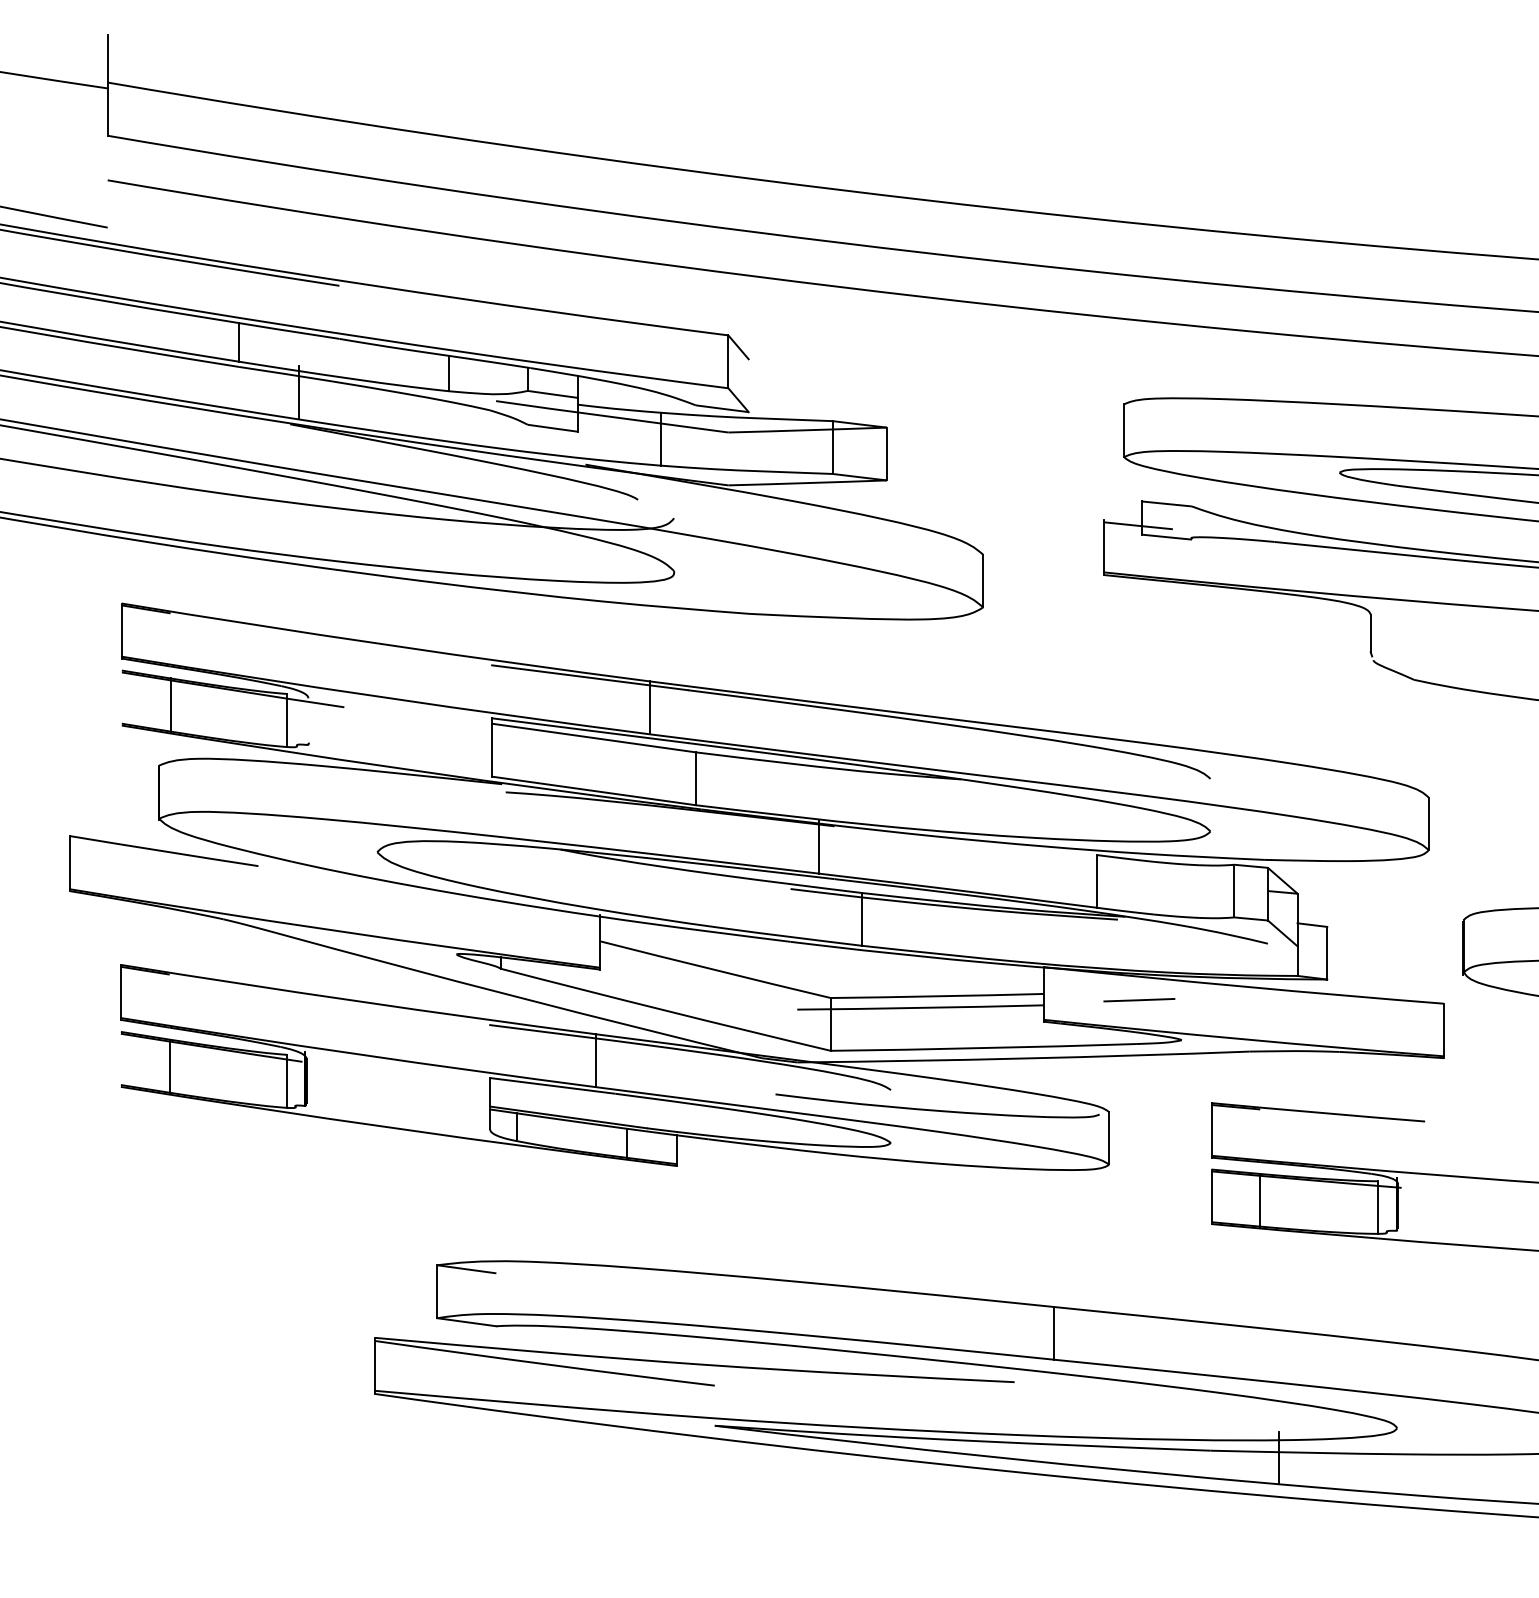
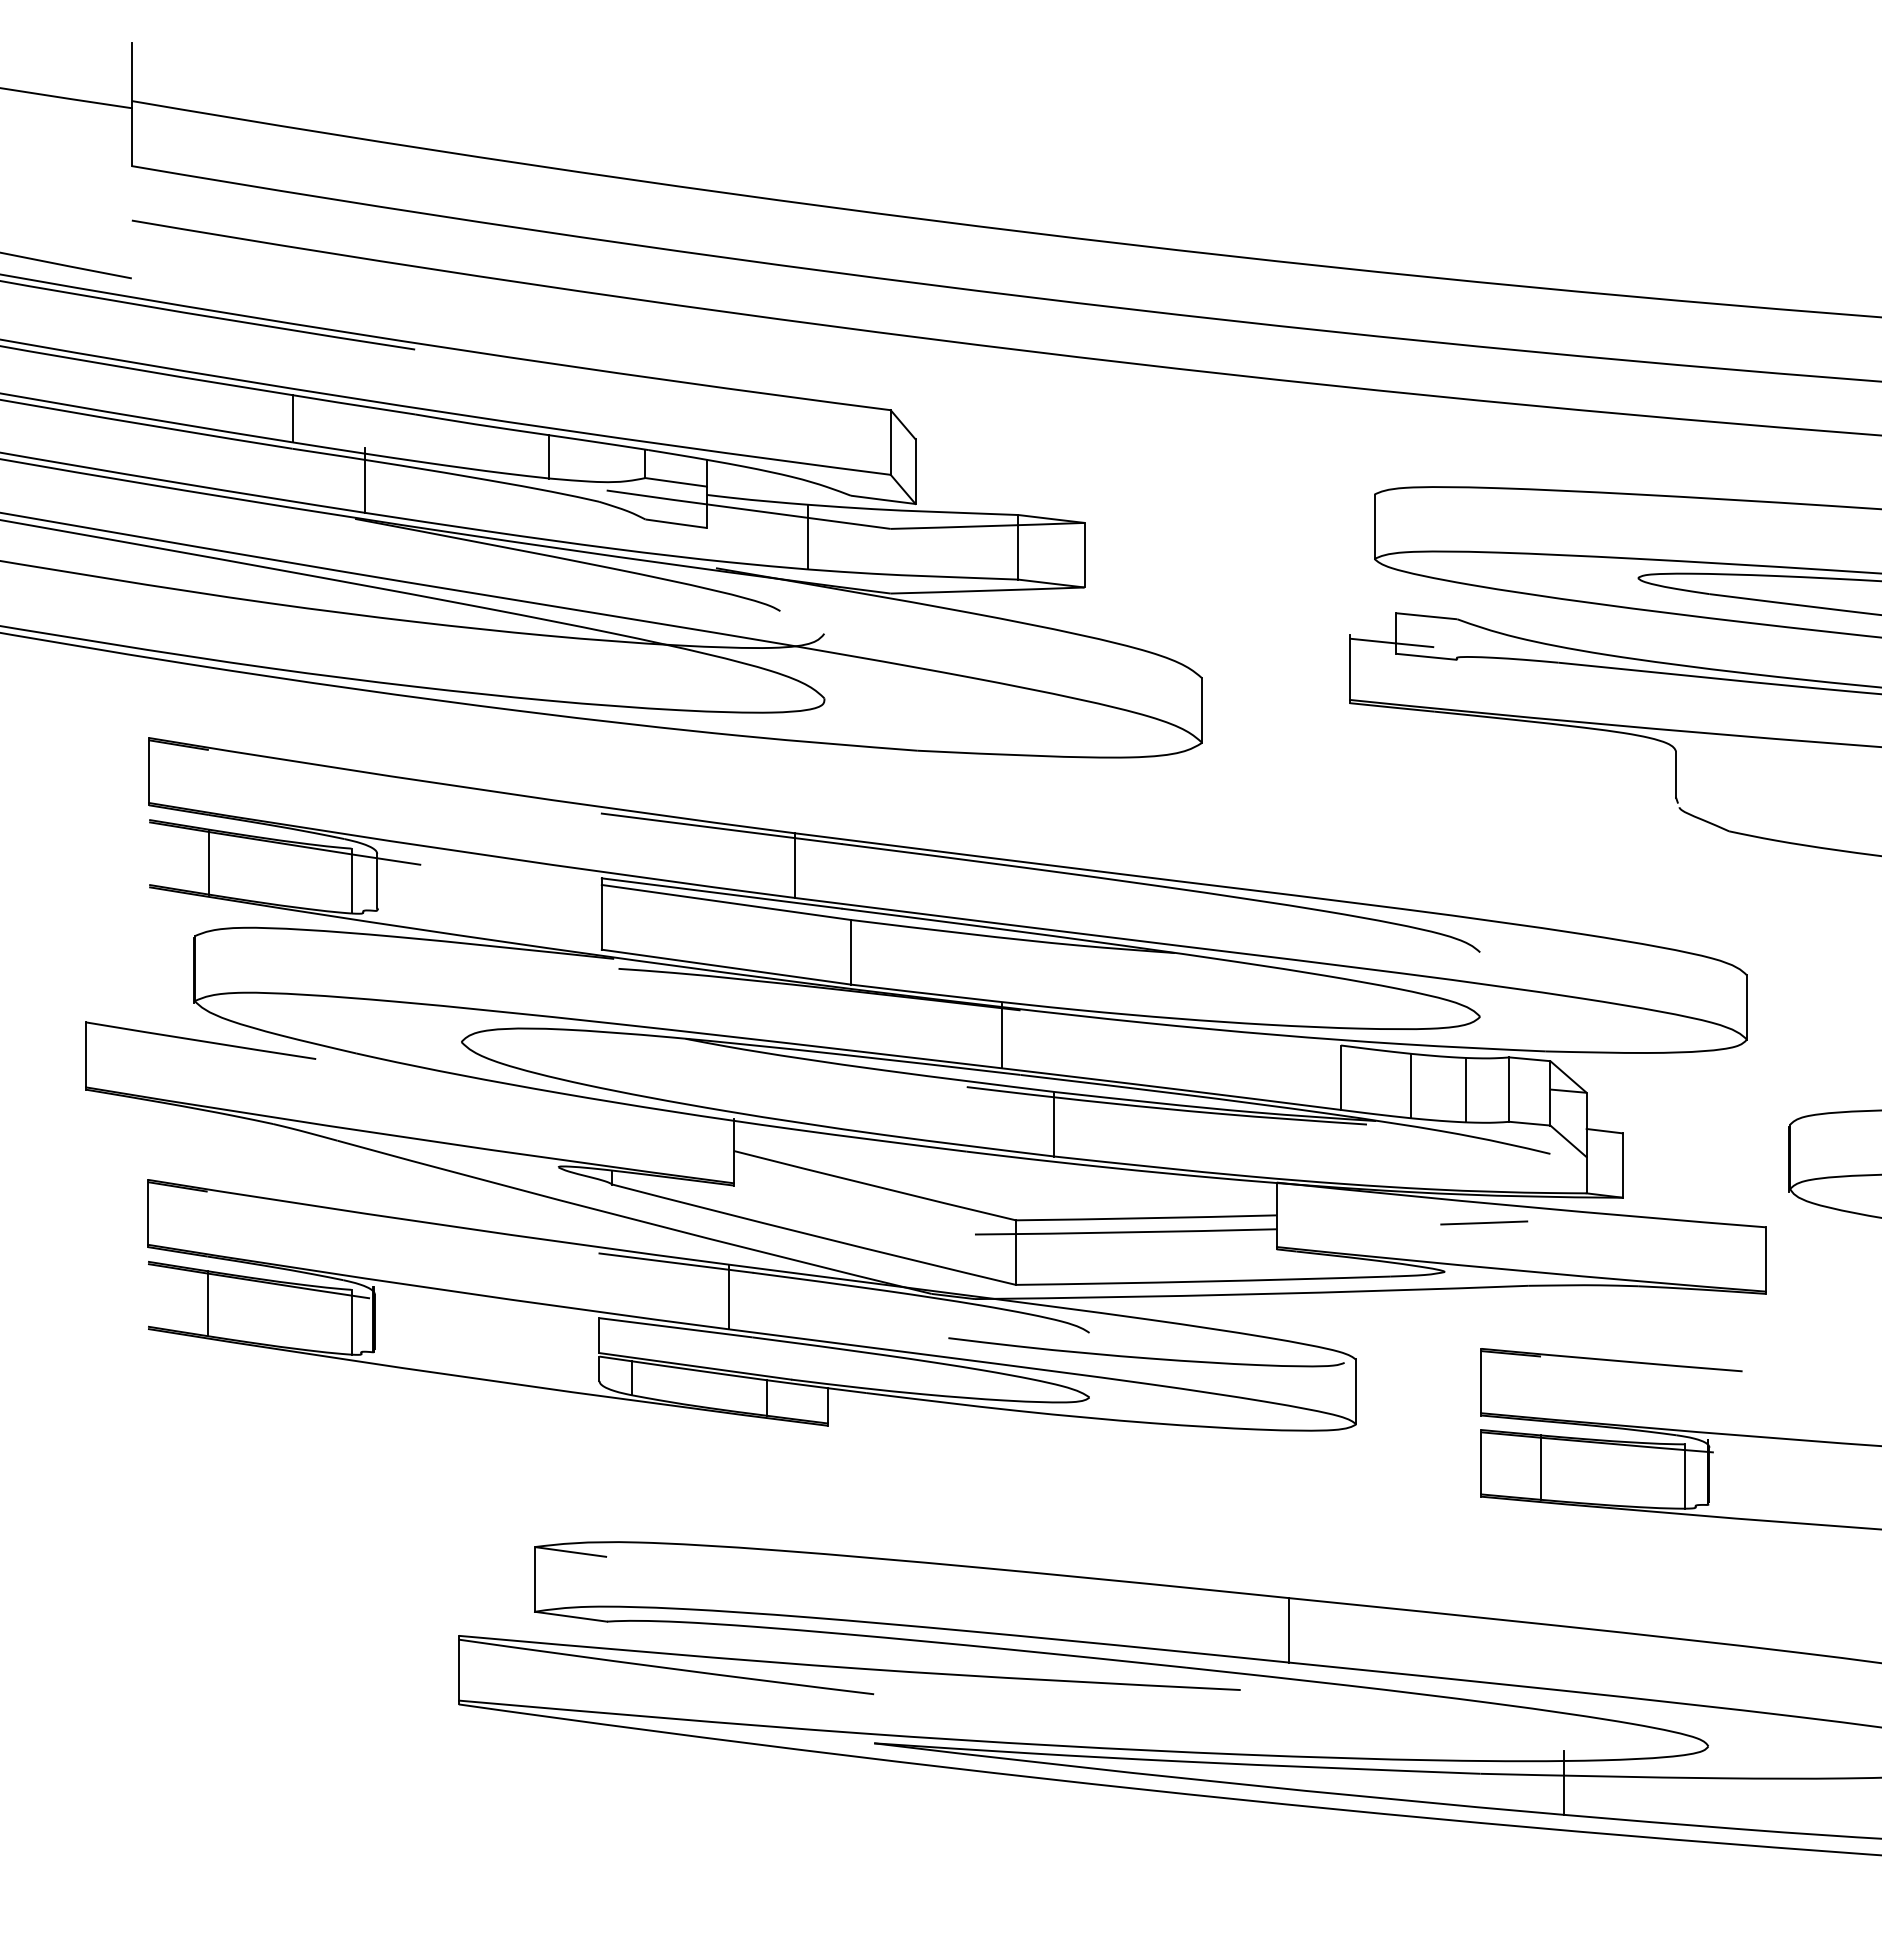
line: (748, 385) -> (915, 471), added
line: (308, 720) -> (377, 880), added
line: (1154, 887) -> (1411, 1085), added
line: (1199, 891) -> (1466, 1089), added
line: (1139, 999) -> (1484, 1222), moved

